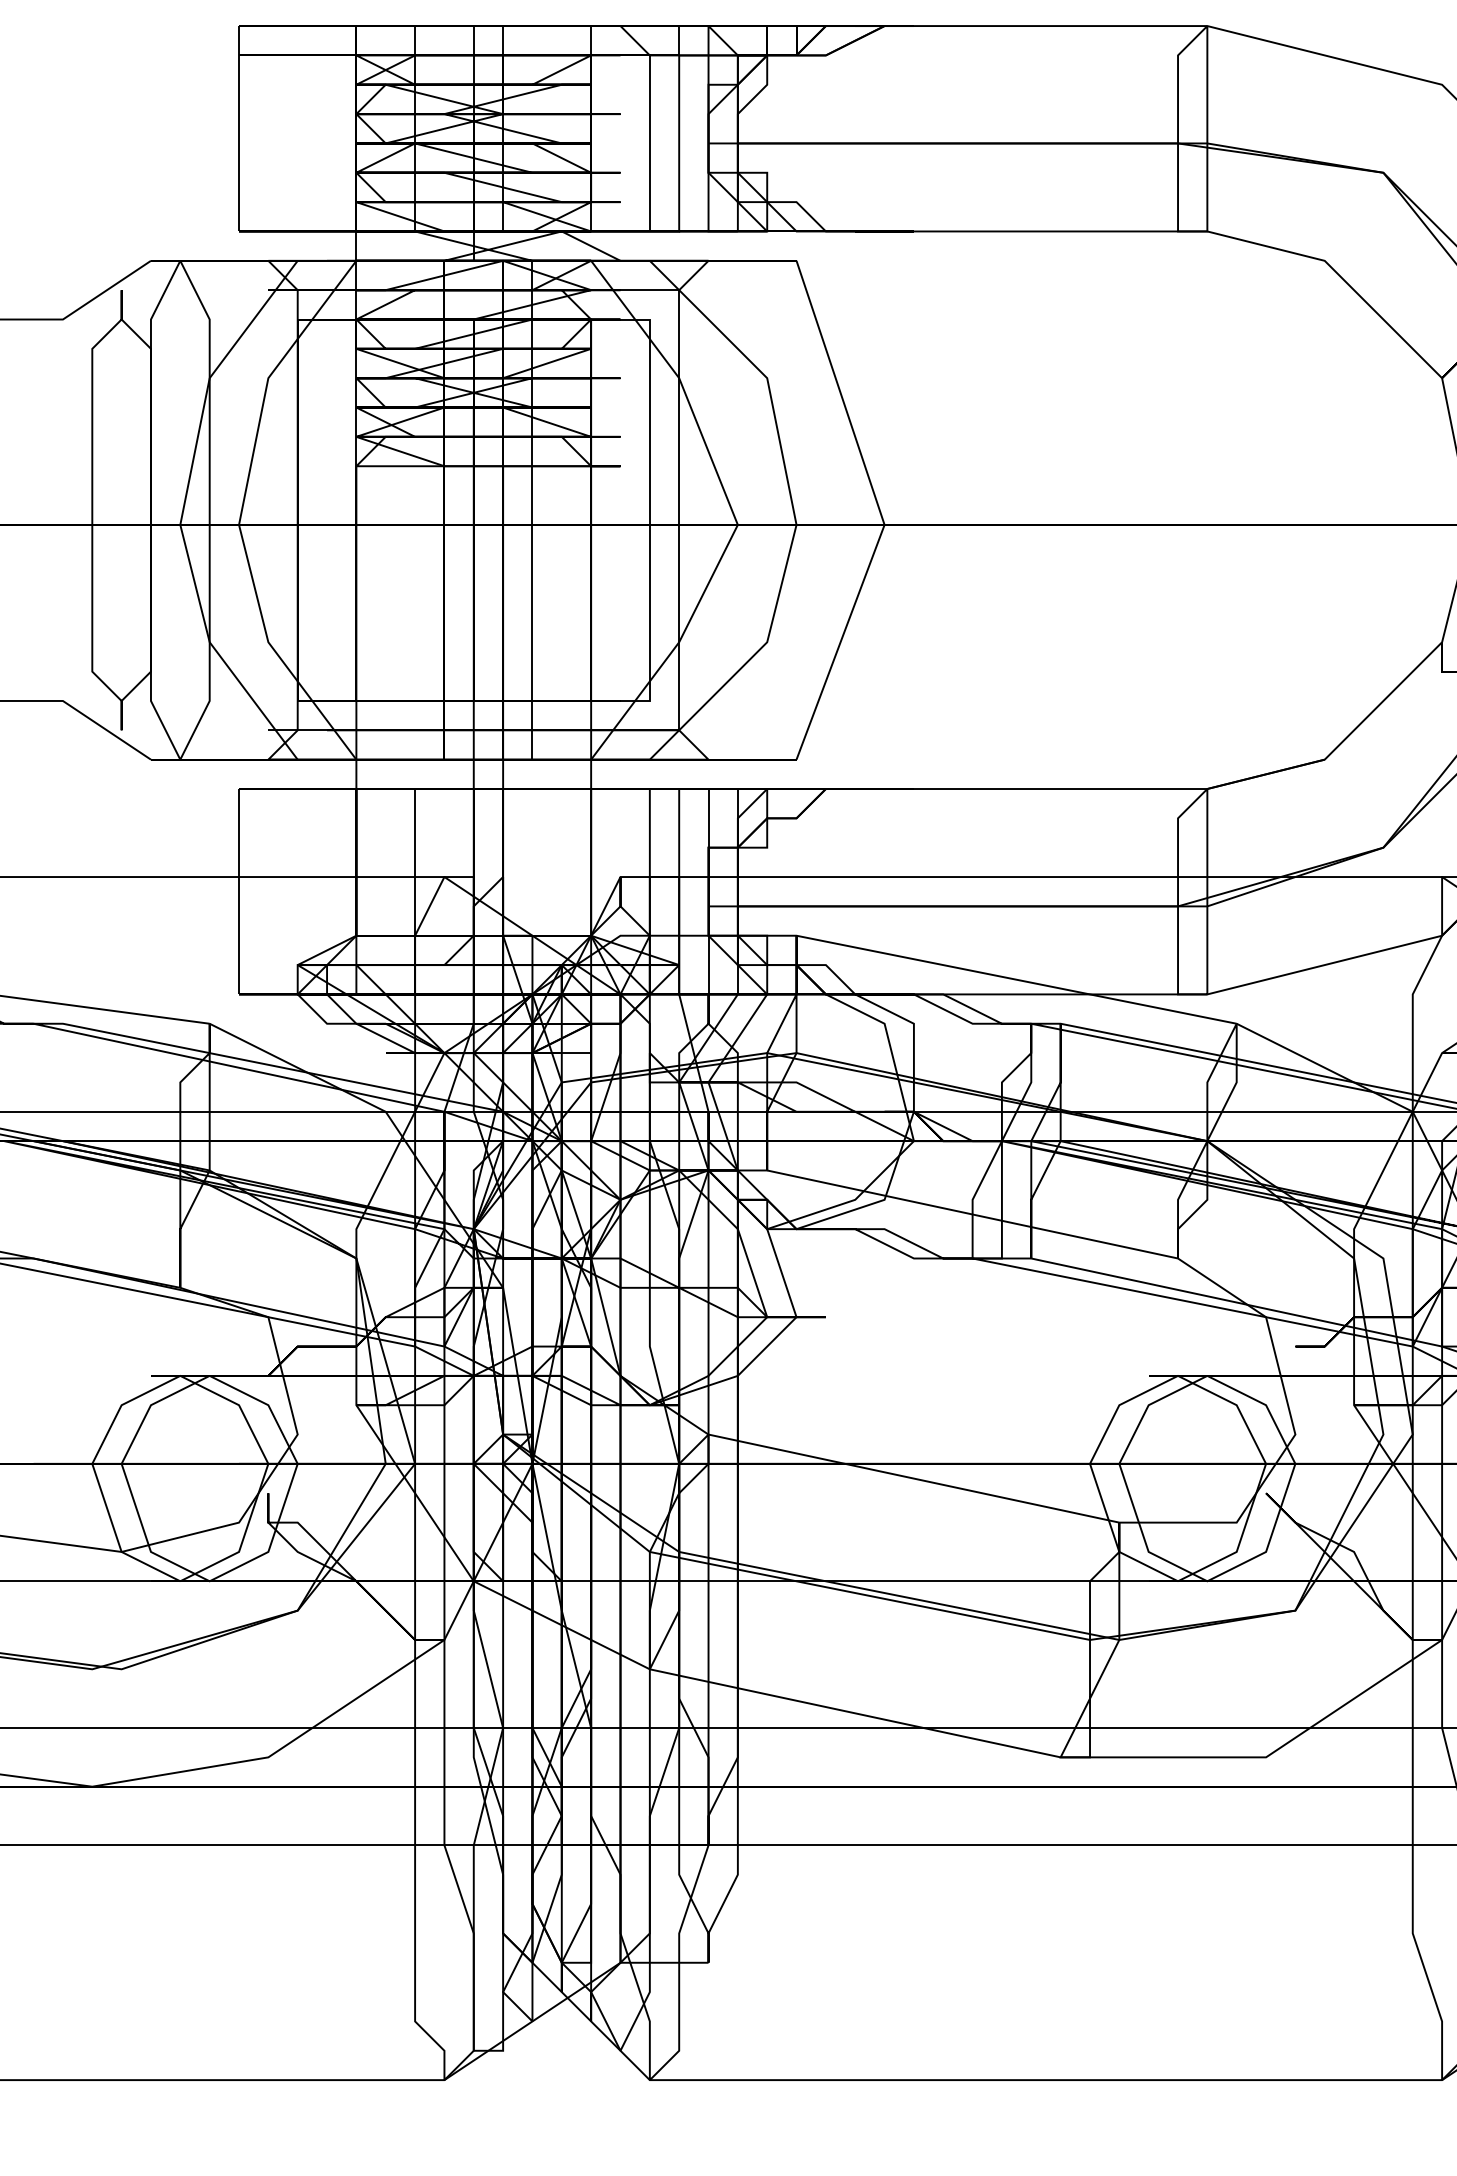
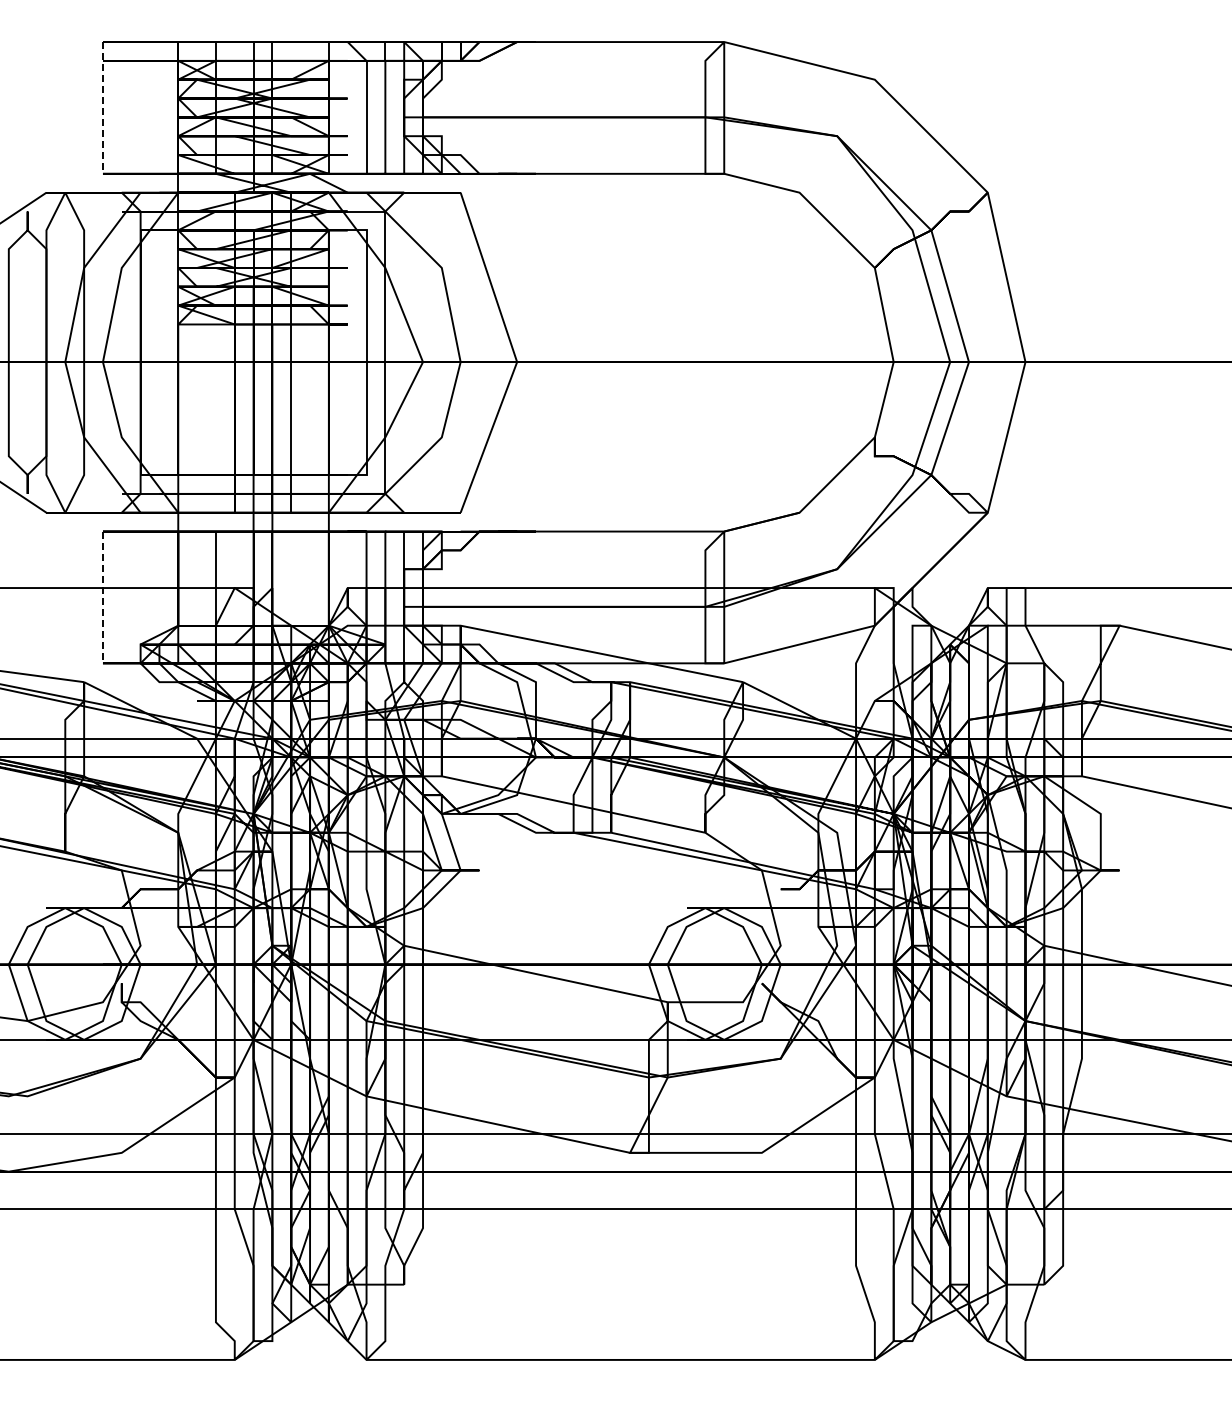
line: (238, 128) -> (102, 107), solid -> dashed
line: (238, 891) -> (102, 597), solid -> dashed

